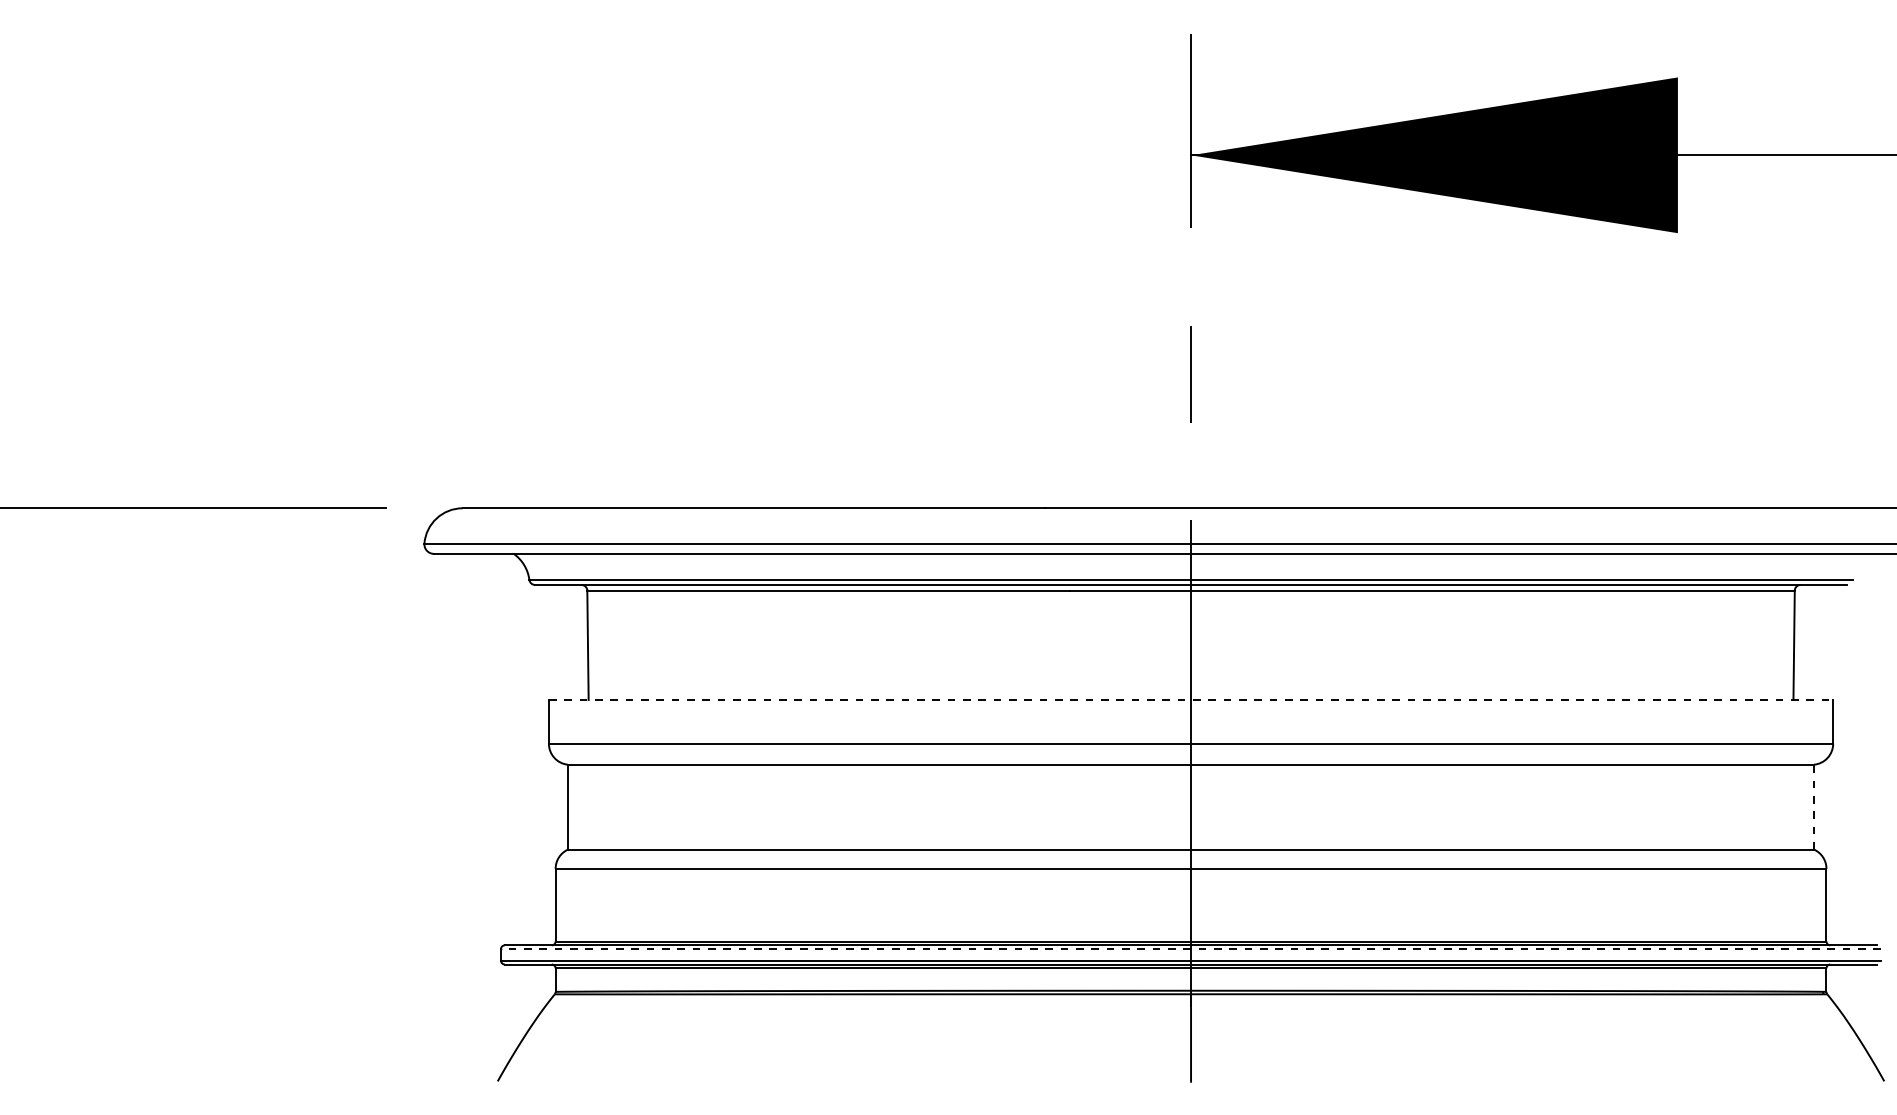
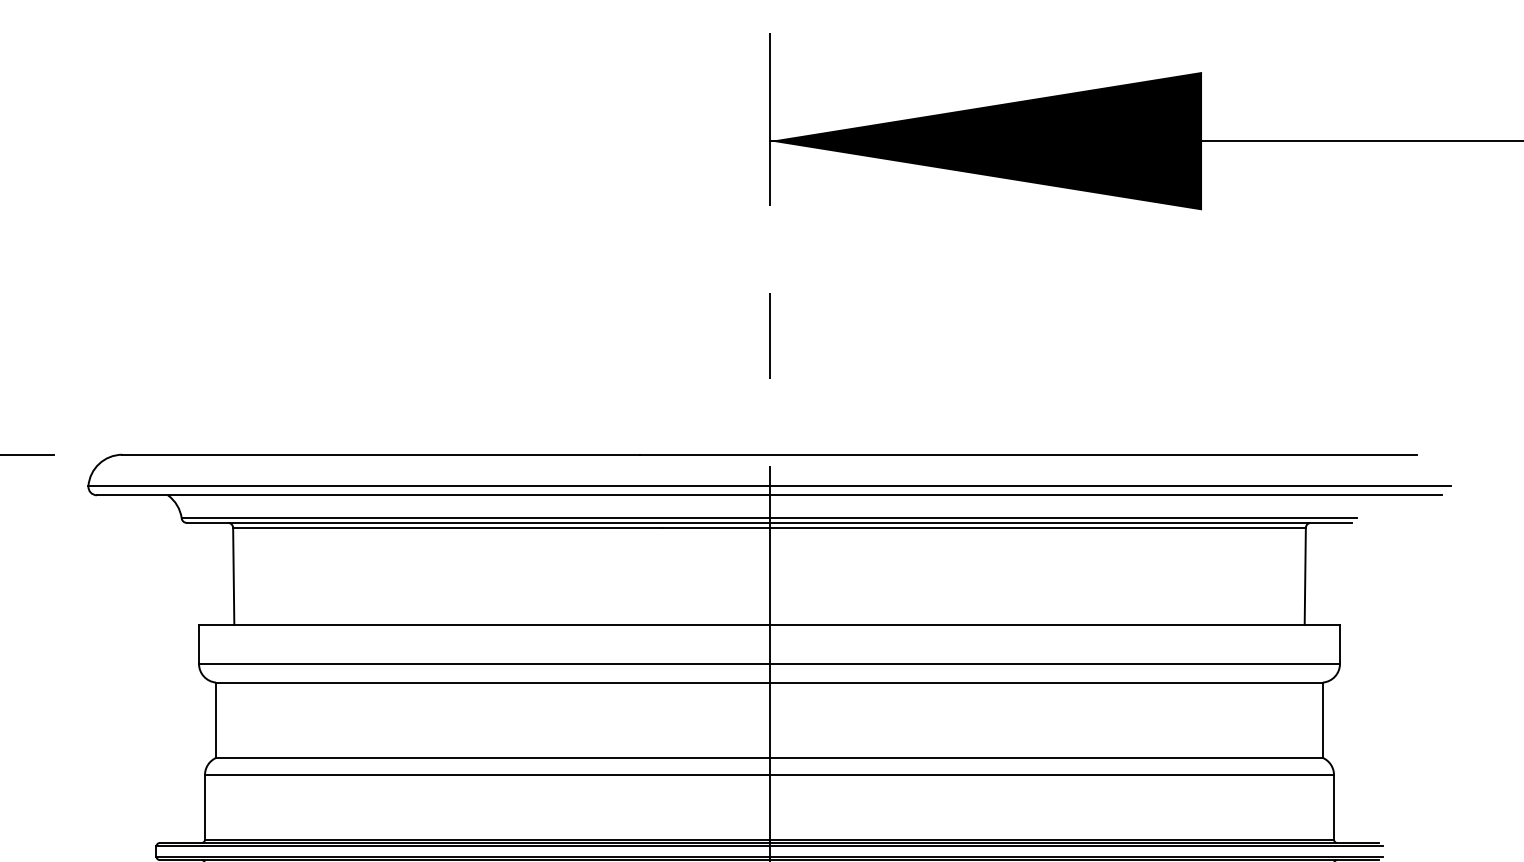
line: (1191, 699) -> (769, 624), dashed -> solid
line: (1814, 806) -> (1323, 719), dashed -> solid
line: (1190, 949) -> (769, 846), dashed -> solid

